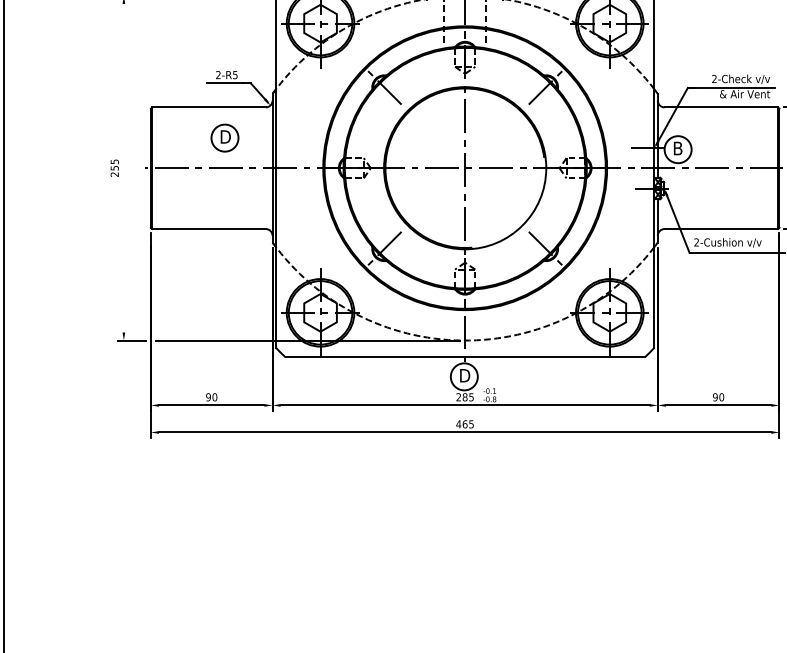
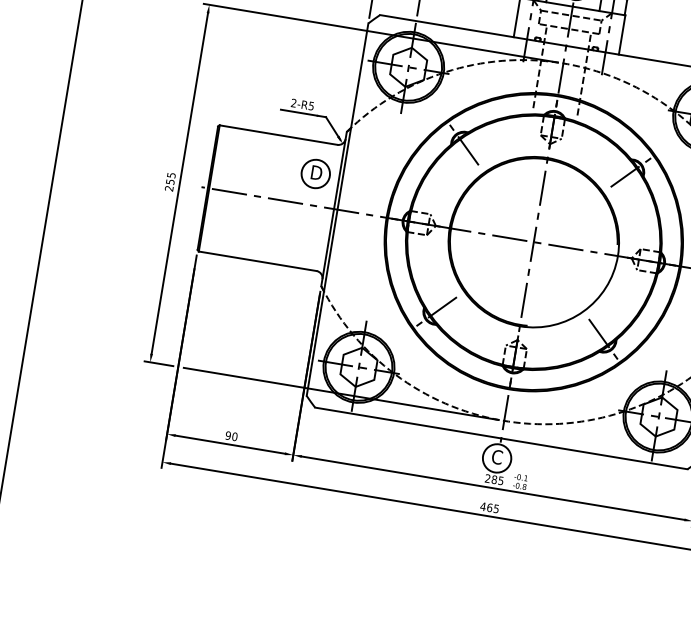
part: (224, 137) -> (315, 173), moved
line: (123, 168) -> (179, 183), added
text: (464, 375) -> (497, 457), D -> C

